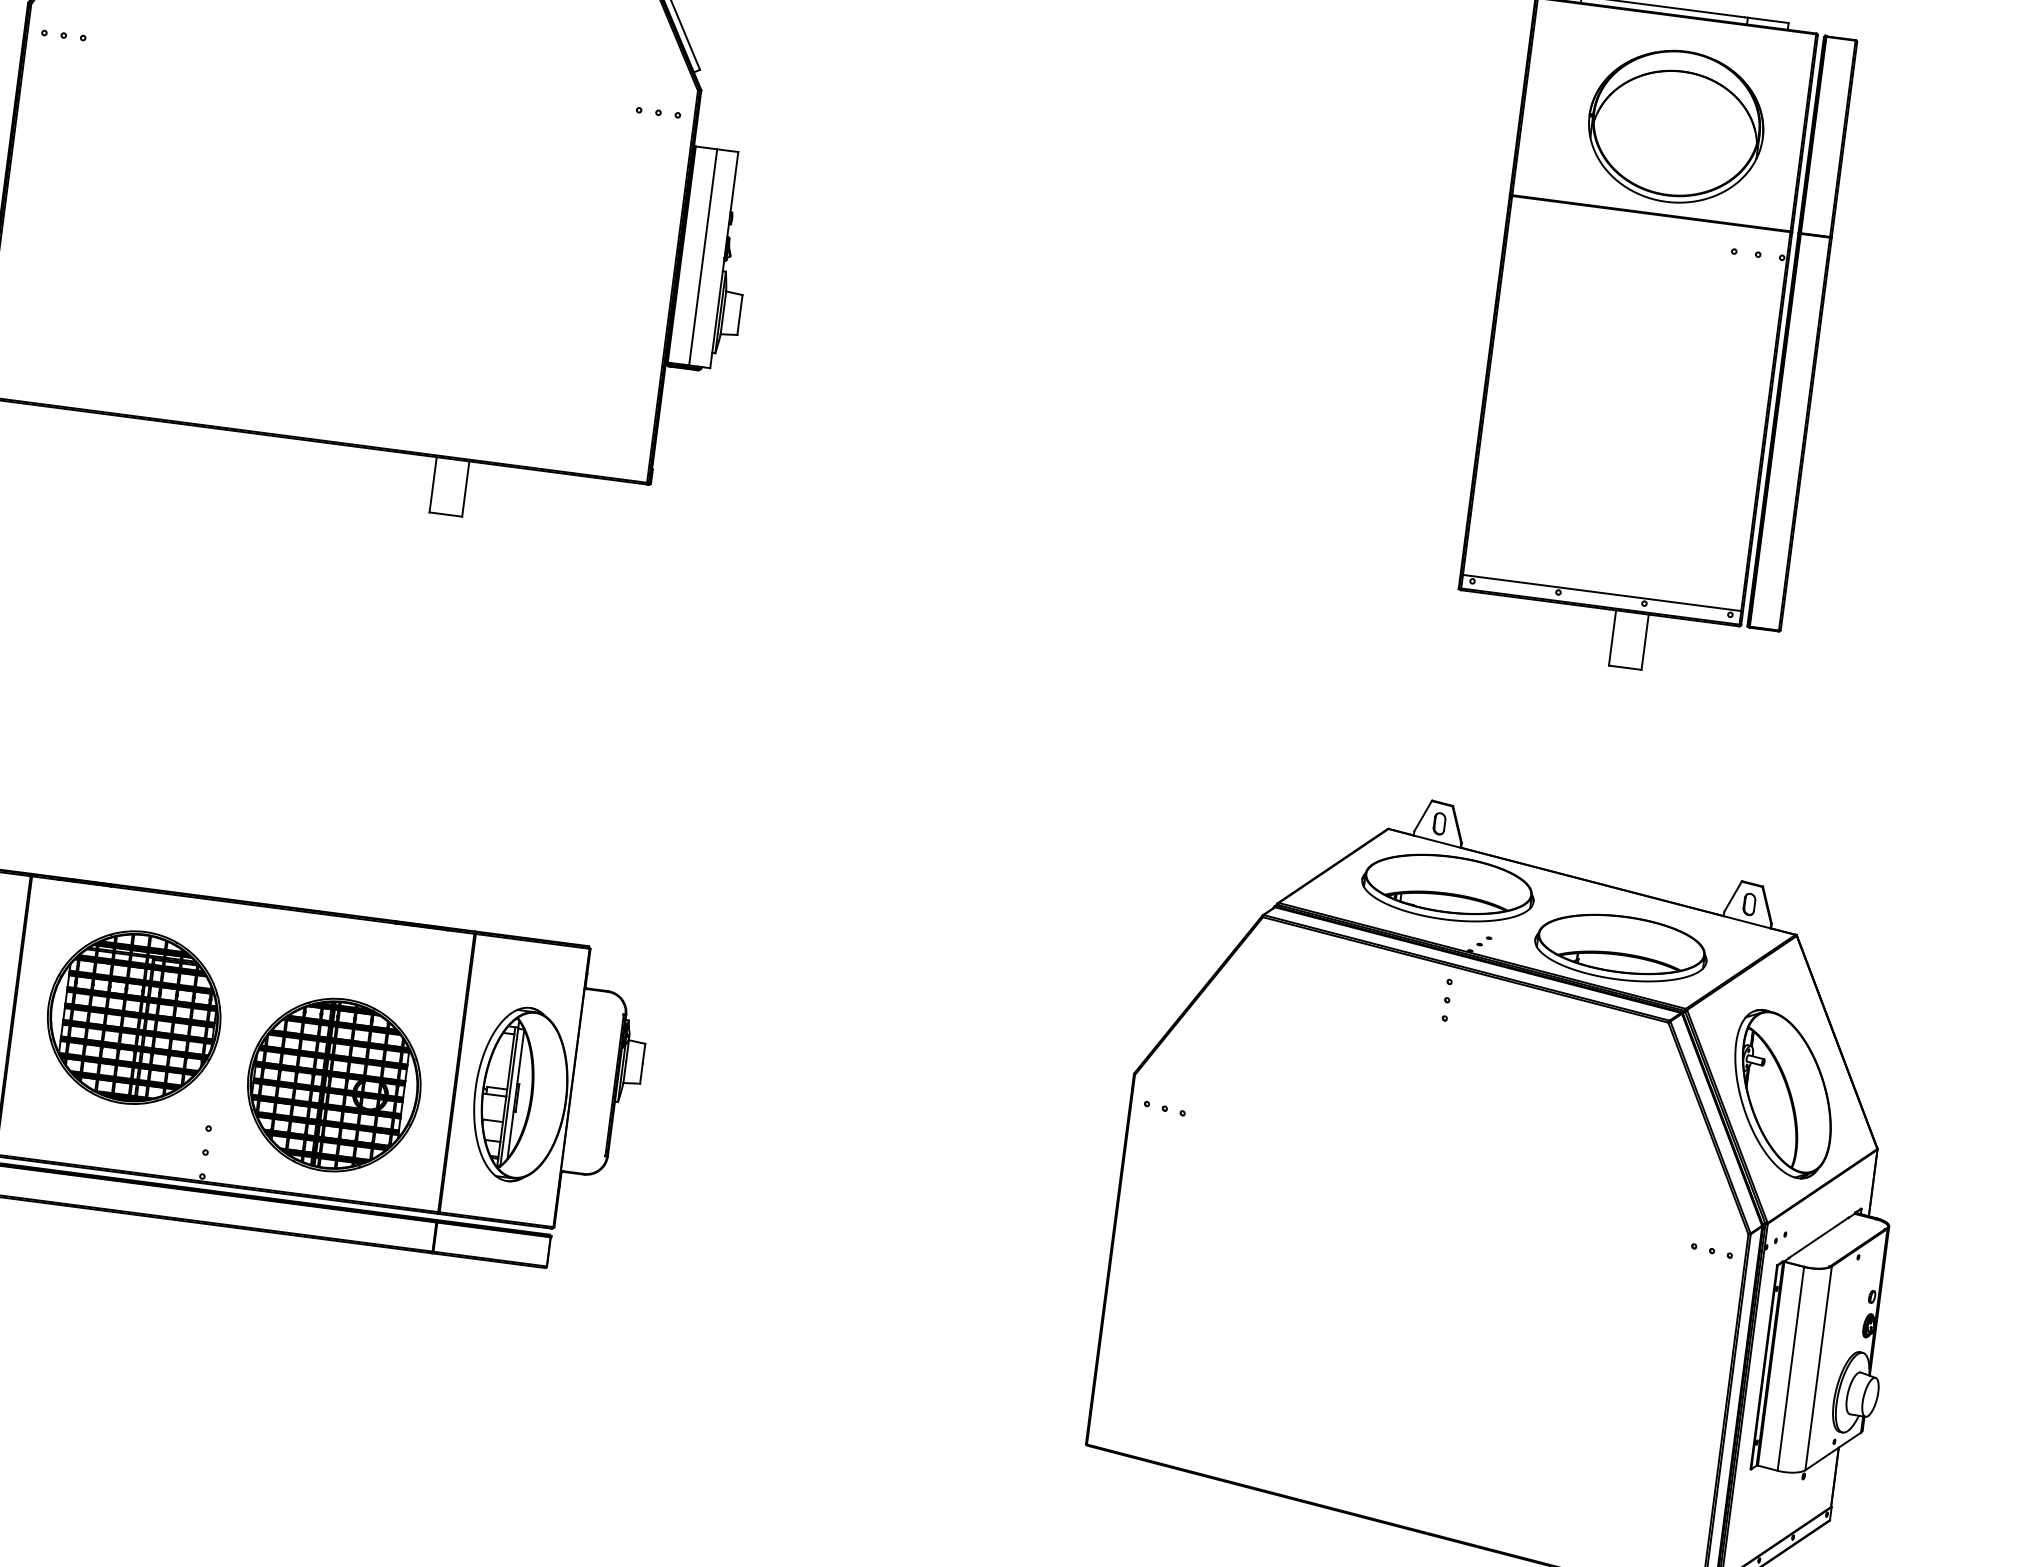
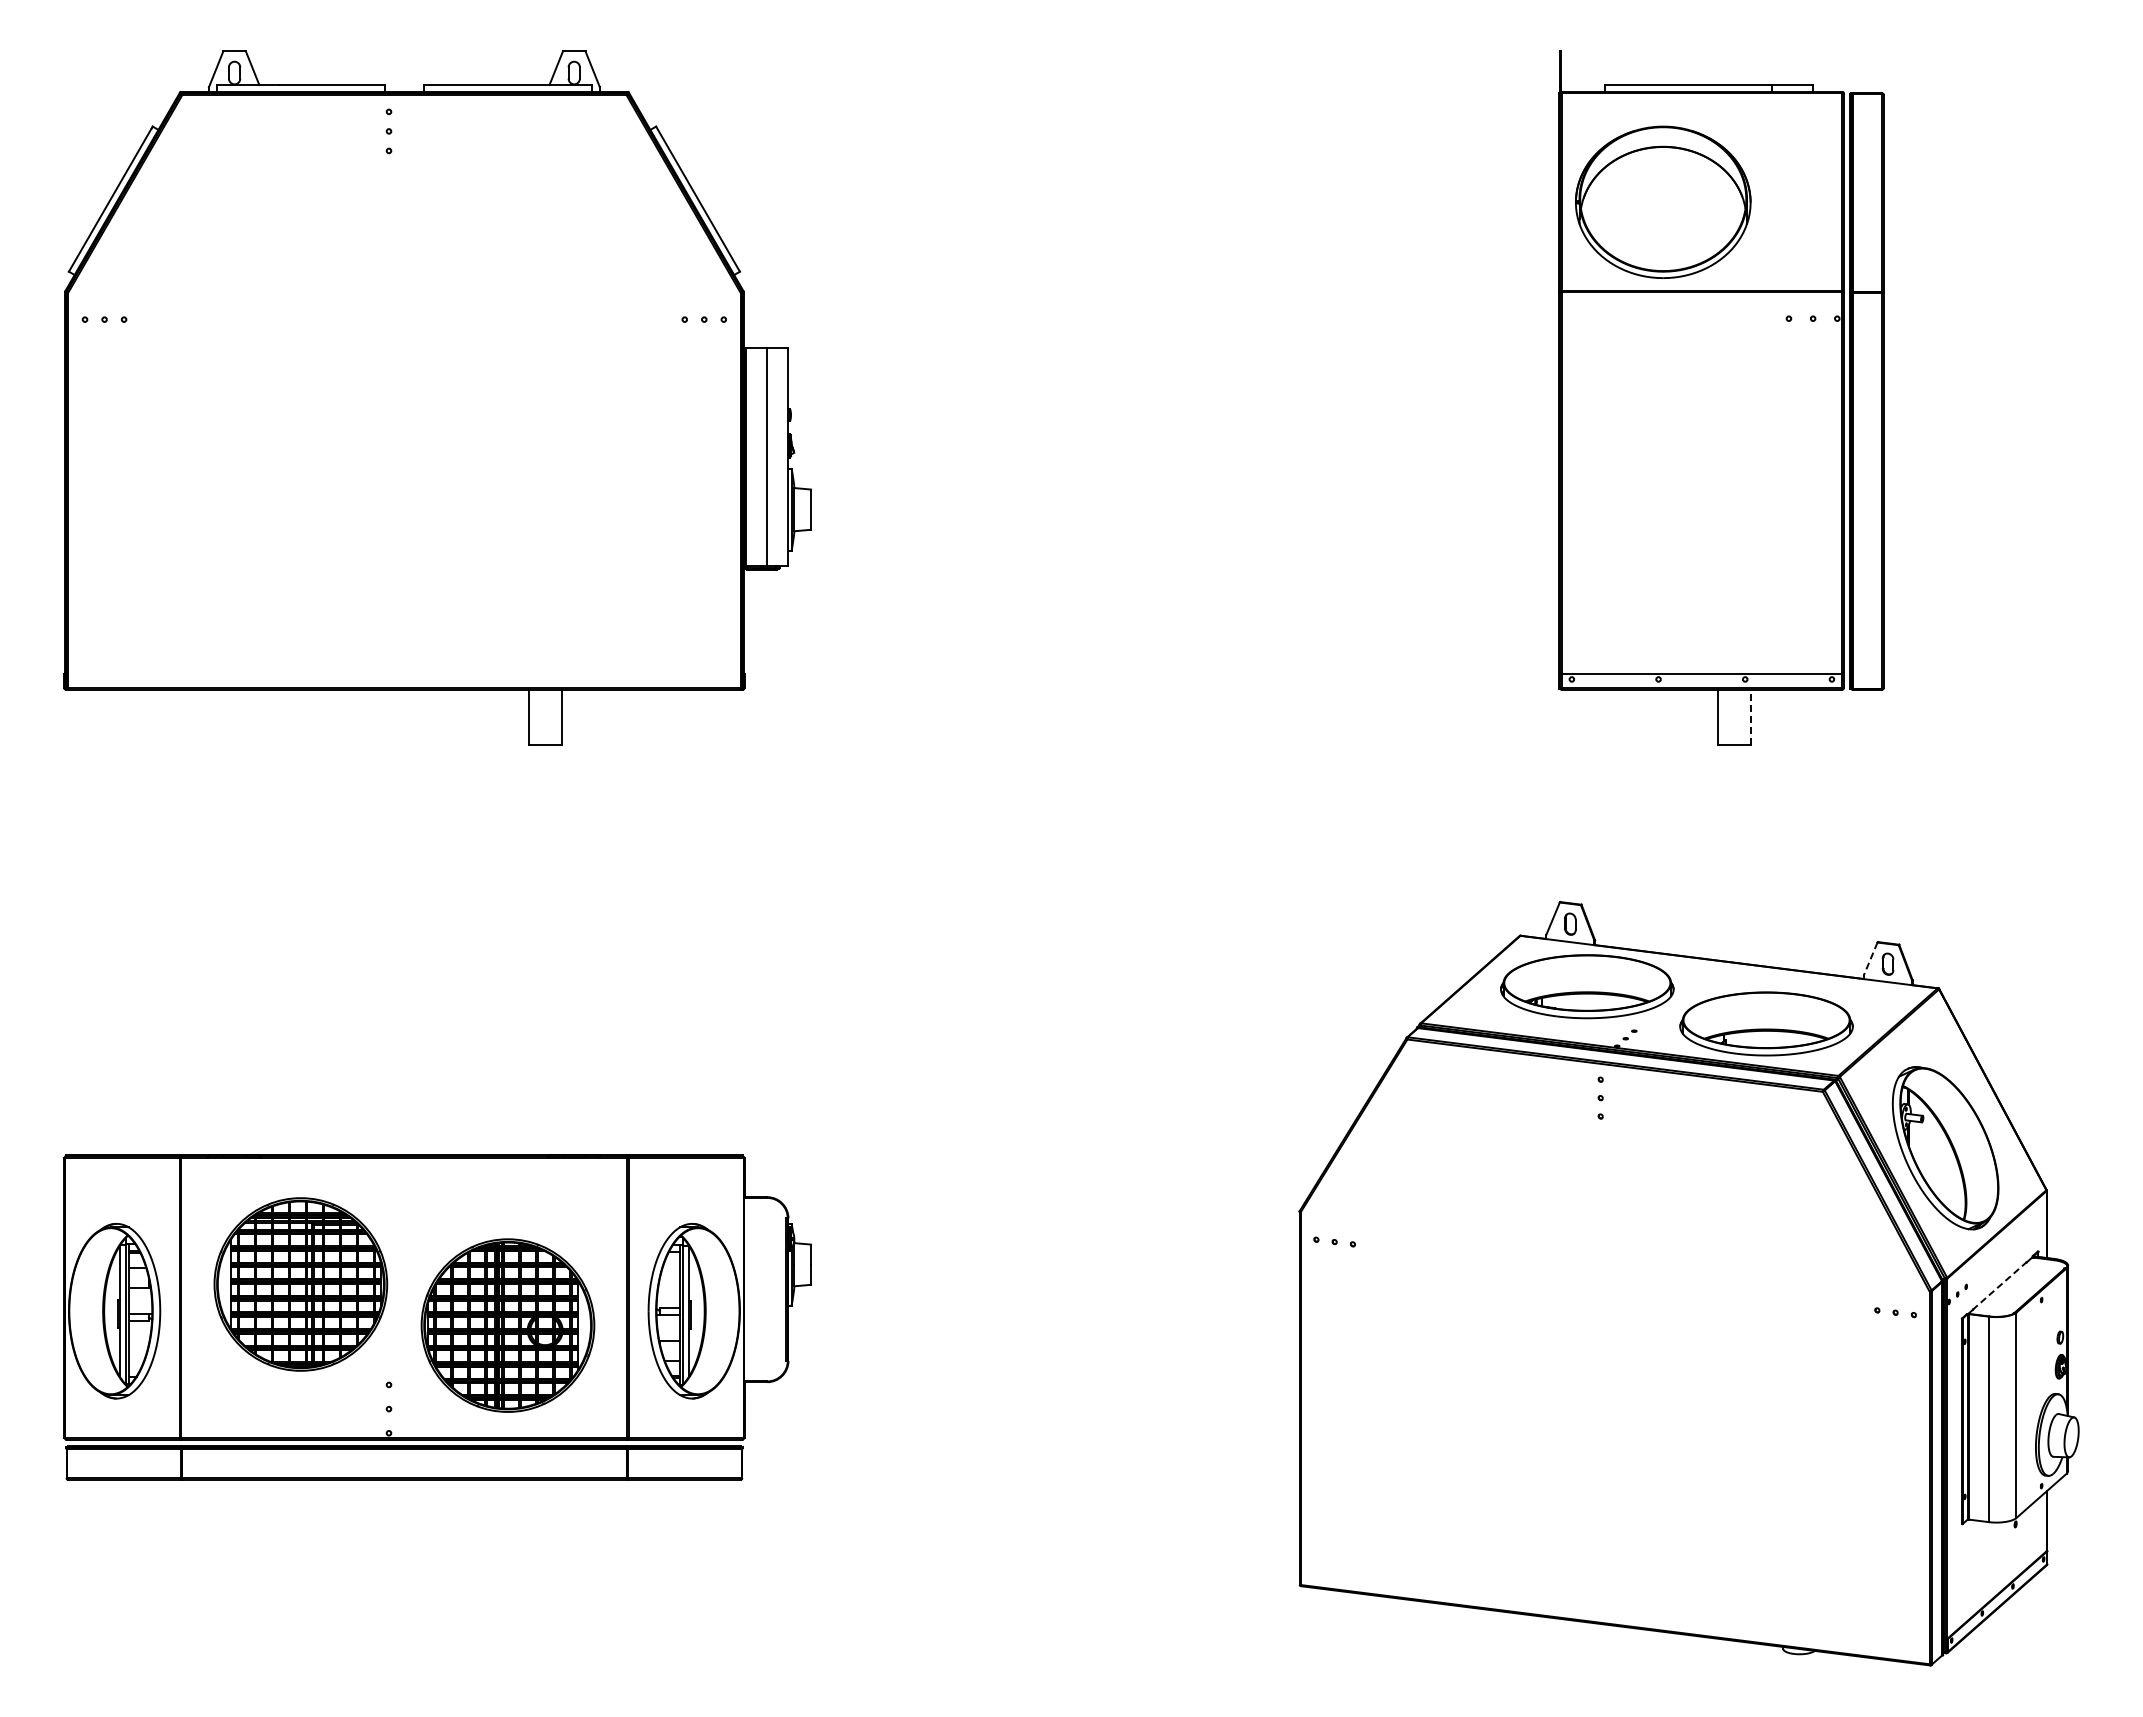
part: (1676, 125) -> (1663, 201), moved
line: (1644, 642) -> (1750, 717), solid -> dashed
line: (1732, 897) -> (1870, 959), solid -> dashed
line: (1818, 1238) -> (1999, 1286), solid -> dashed

